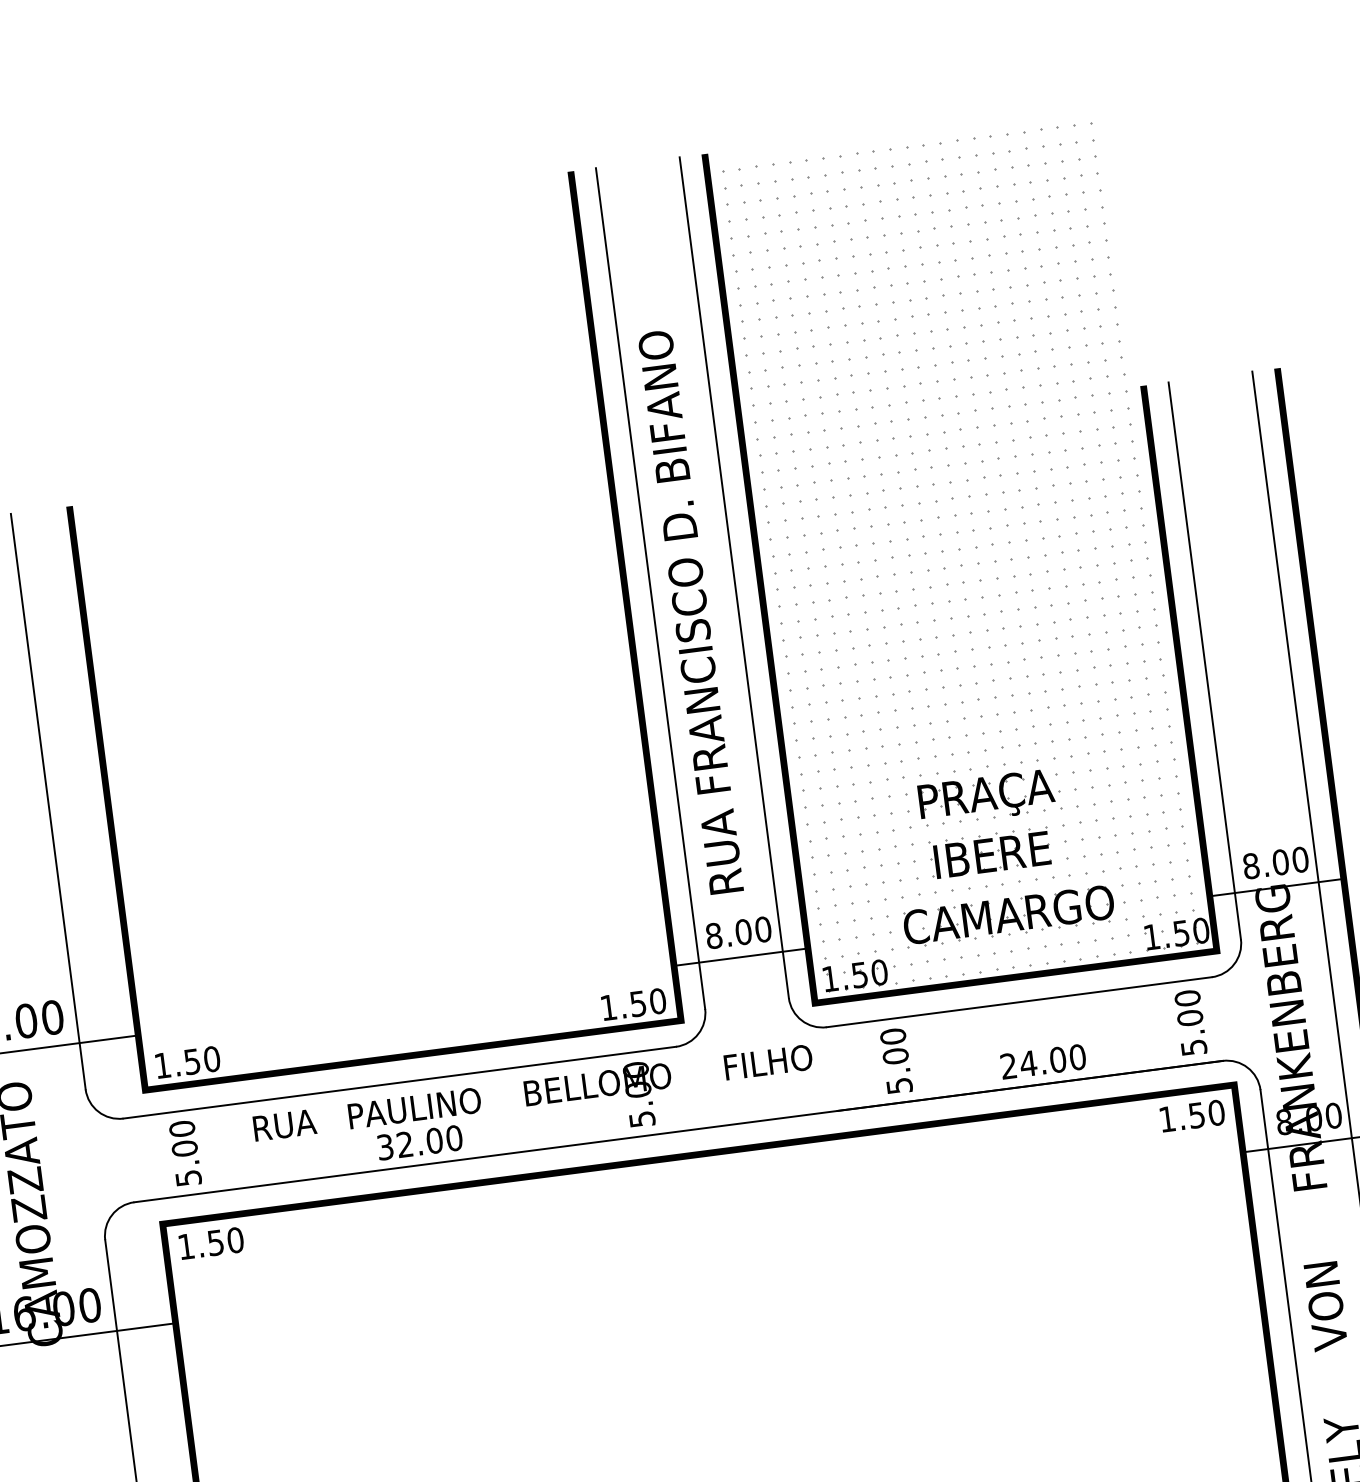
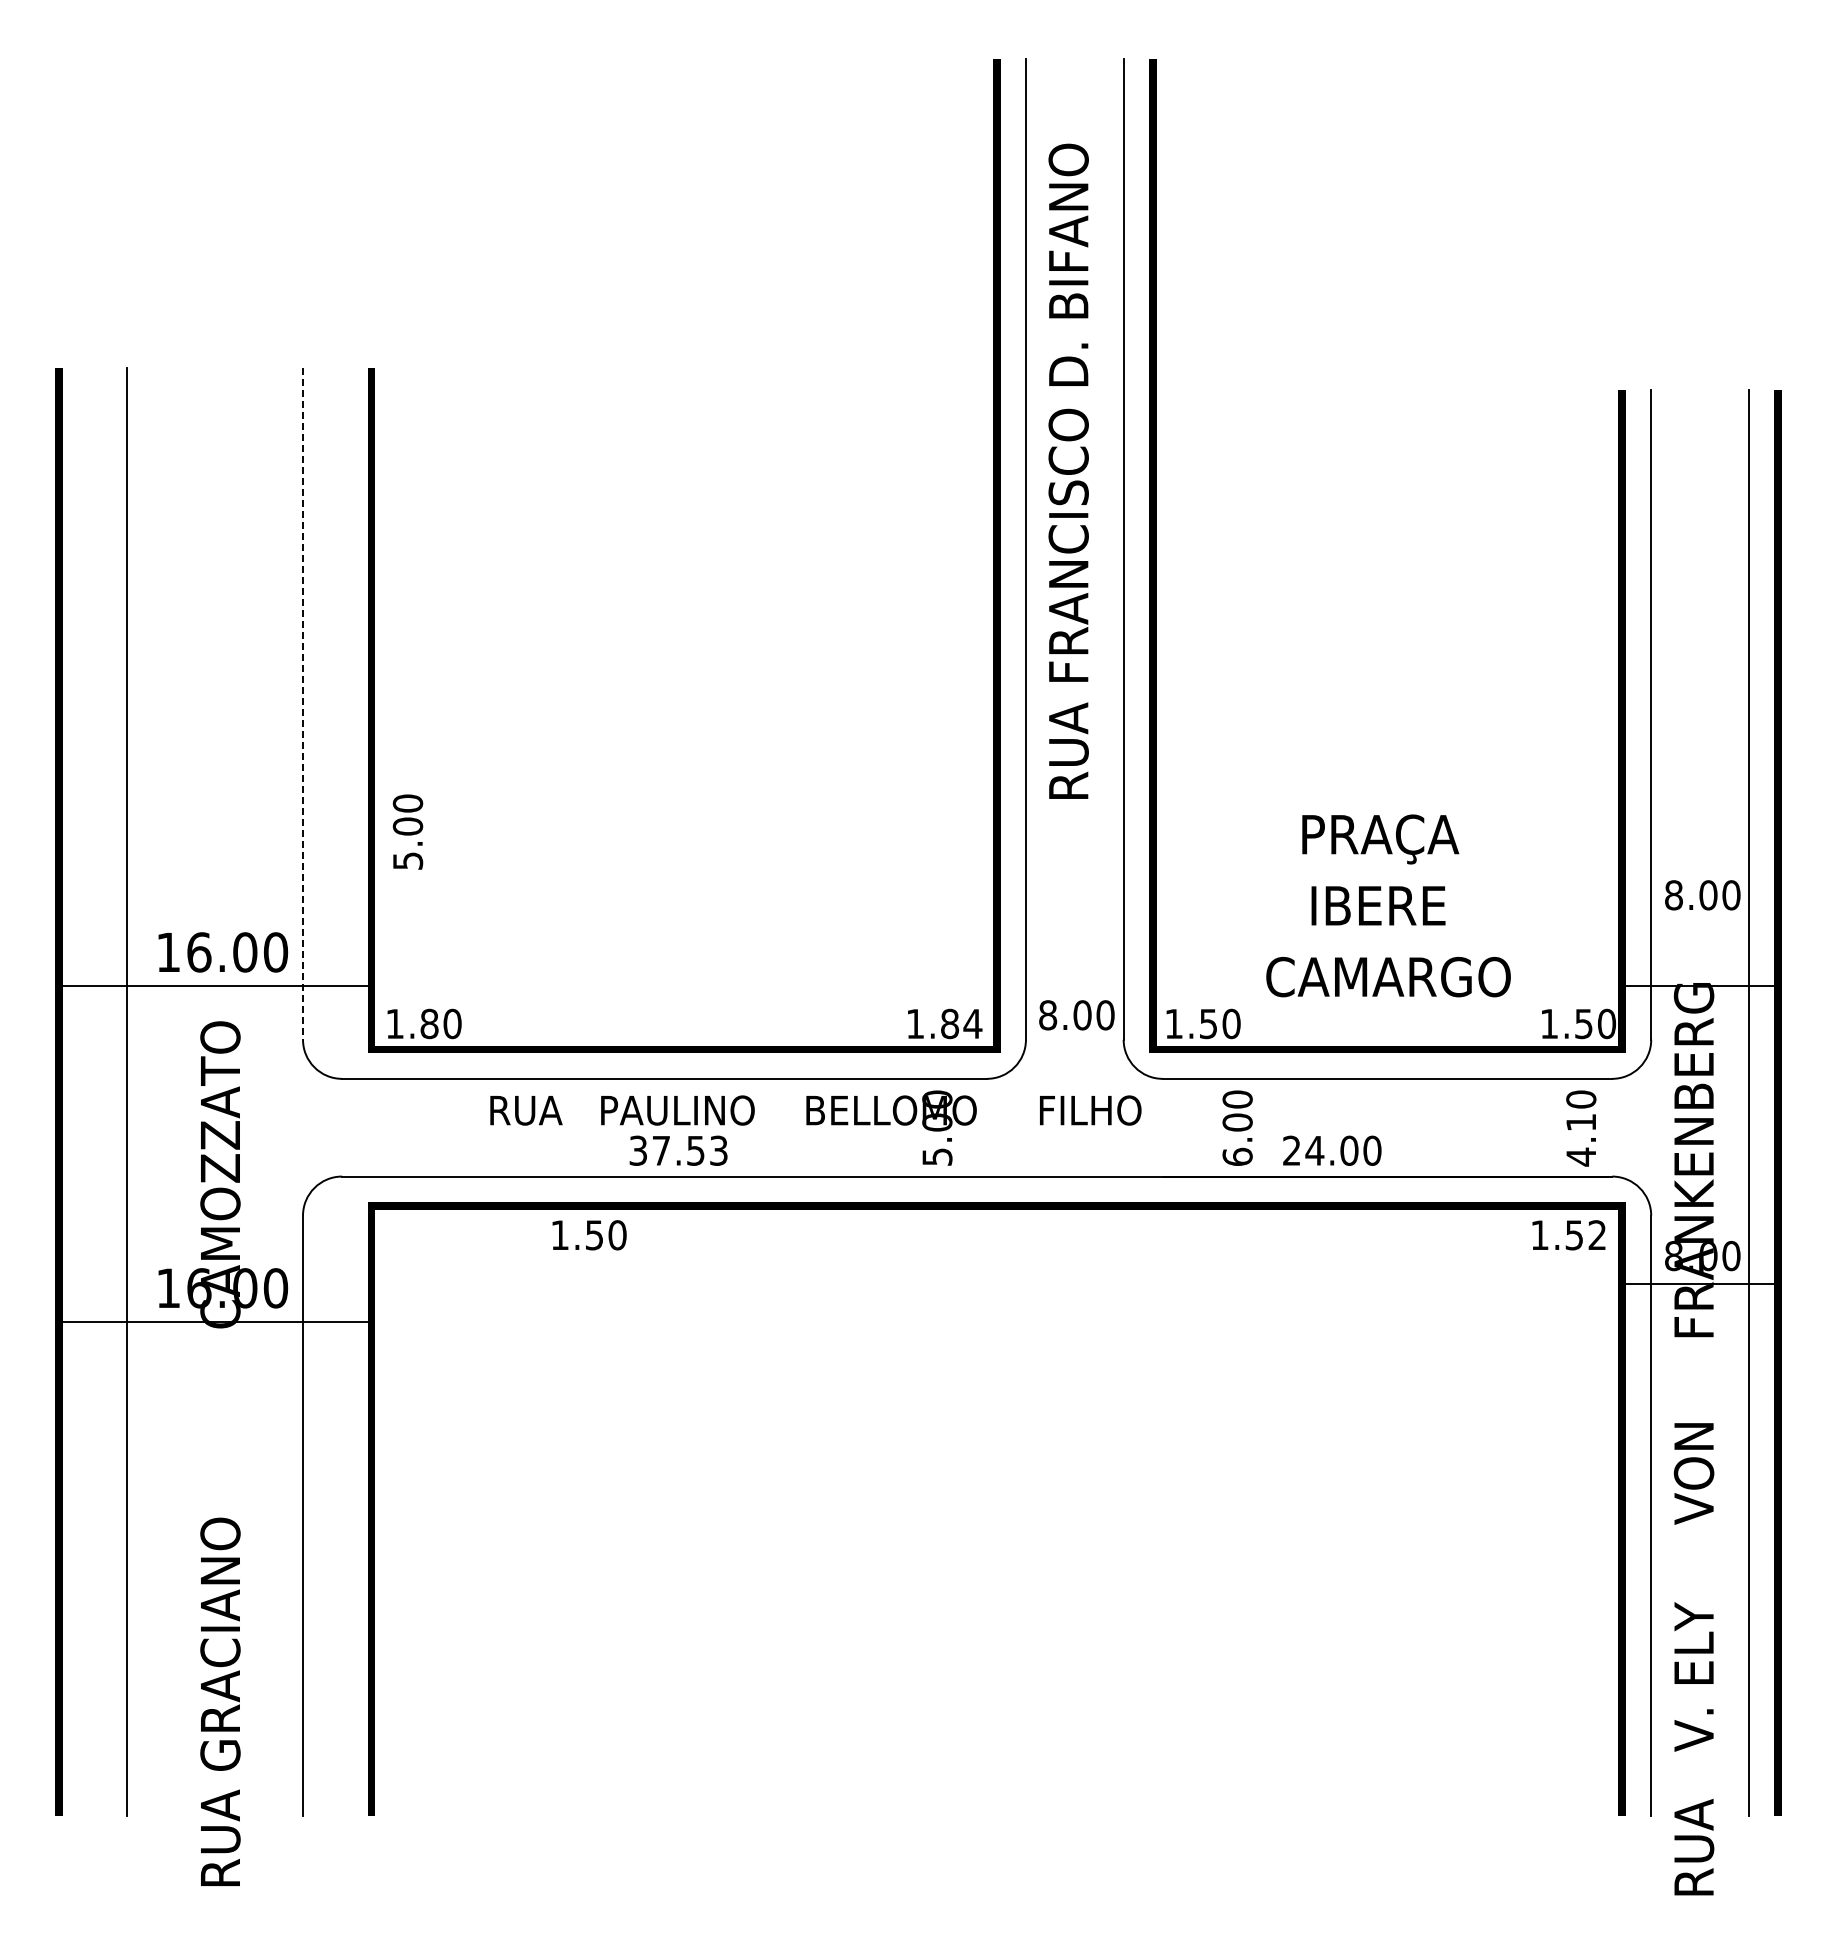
hatch: (959, 556) -> (1385, 558), removed
text: (690, 611) -> (1068, 470), moved
line: (48, 801) -> (303, 703), solid -> dashed
text: (1275, 863) -> (1702, 895), moved
text: (738, 932) -> (1076, 1015), moved
line: (740, 957) -> (1074, 985), removed
text: (648, 1002) -> (961, 1023), 1.50 -> 1.84
text: (1192, 1032) -> (1581, 1139), 5.00 -> 4.10
text: (192, 1061) -> (429, 1023), 1.50 -> 1.80
text: (1043, 1061) -> (1332, 1150), moved
text: (899, 1085) -> (1237, 1156), 5.00 -> 6.00
text: (1216, 1113) -> (1597, 1235), 1.50 -> 1.52
text: (429, 1141) -> (689, 1150), 32.00 -> 37.53
text: (184, 1152) -> (407, 831), moved
text: (211, 1243) -> (589, 1235), moved

